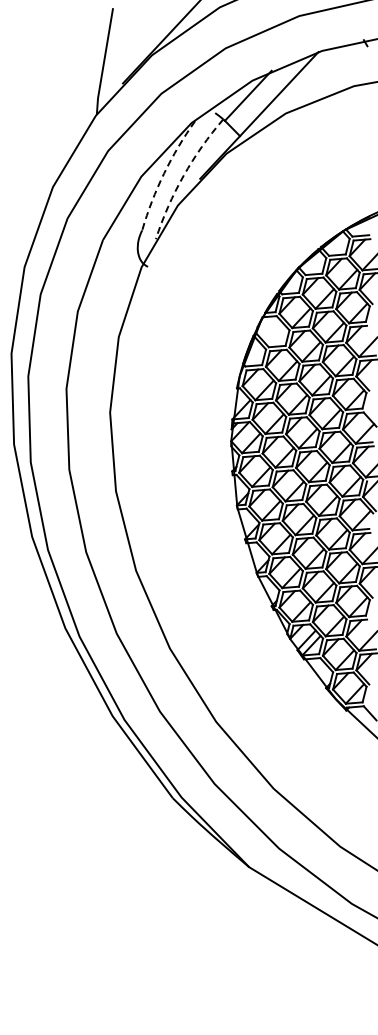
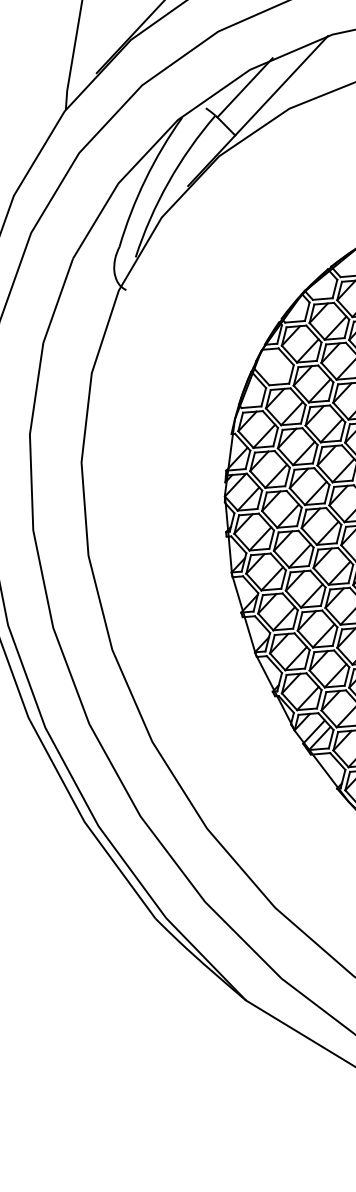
arc: (164, 173) -> (145, 179), dashed -> solid
arc: (183, 175) -> (168, 182), dashed -> solid

